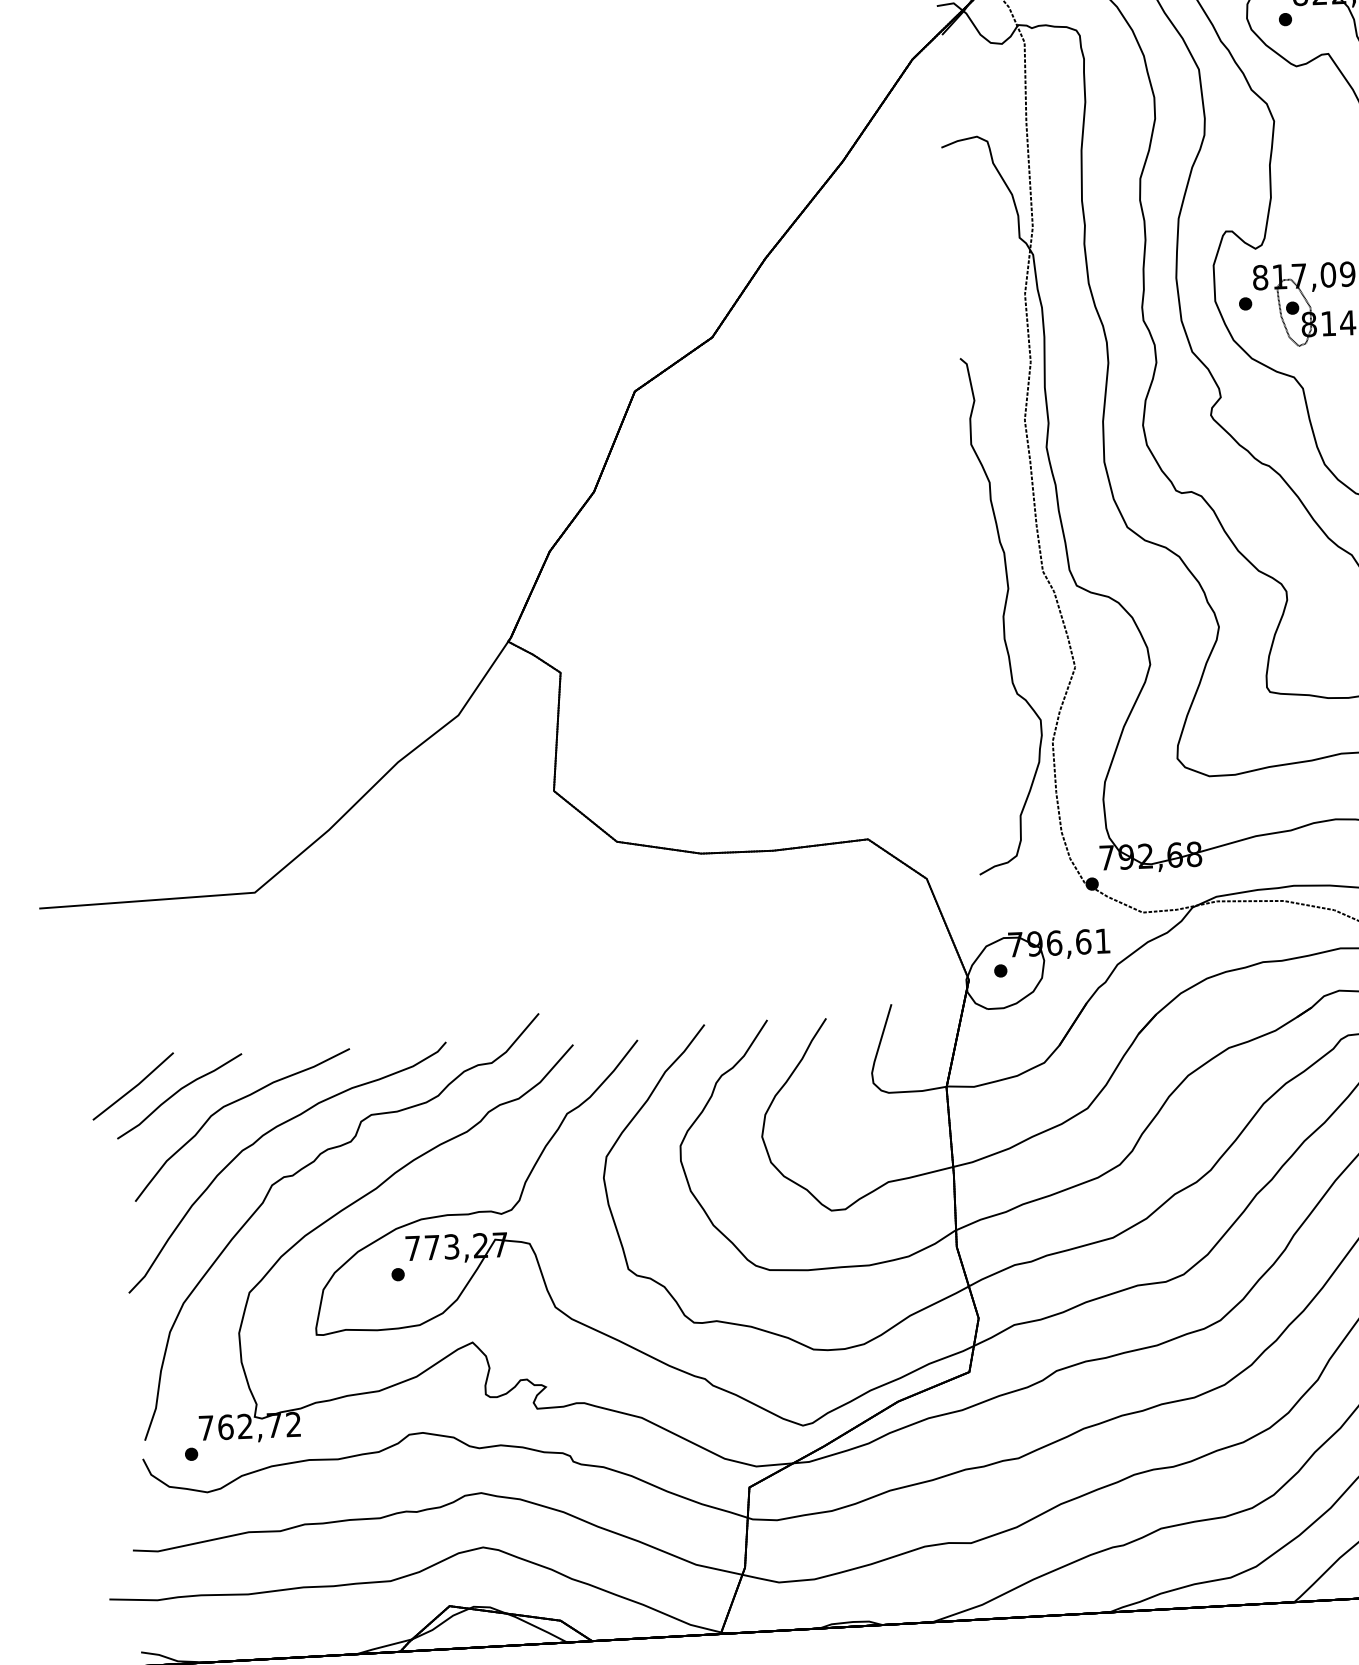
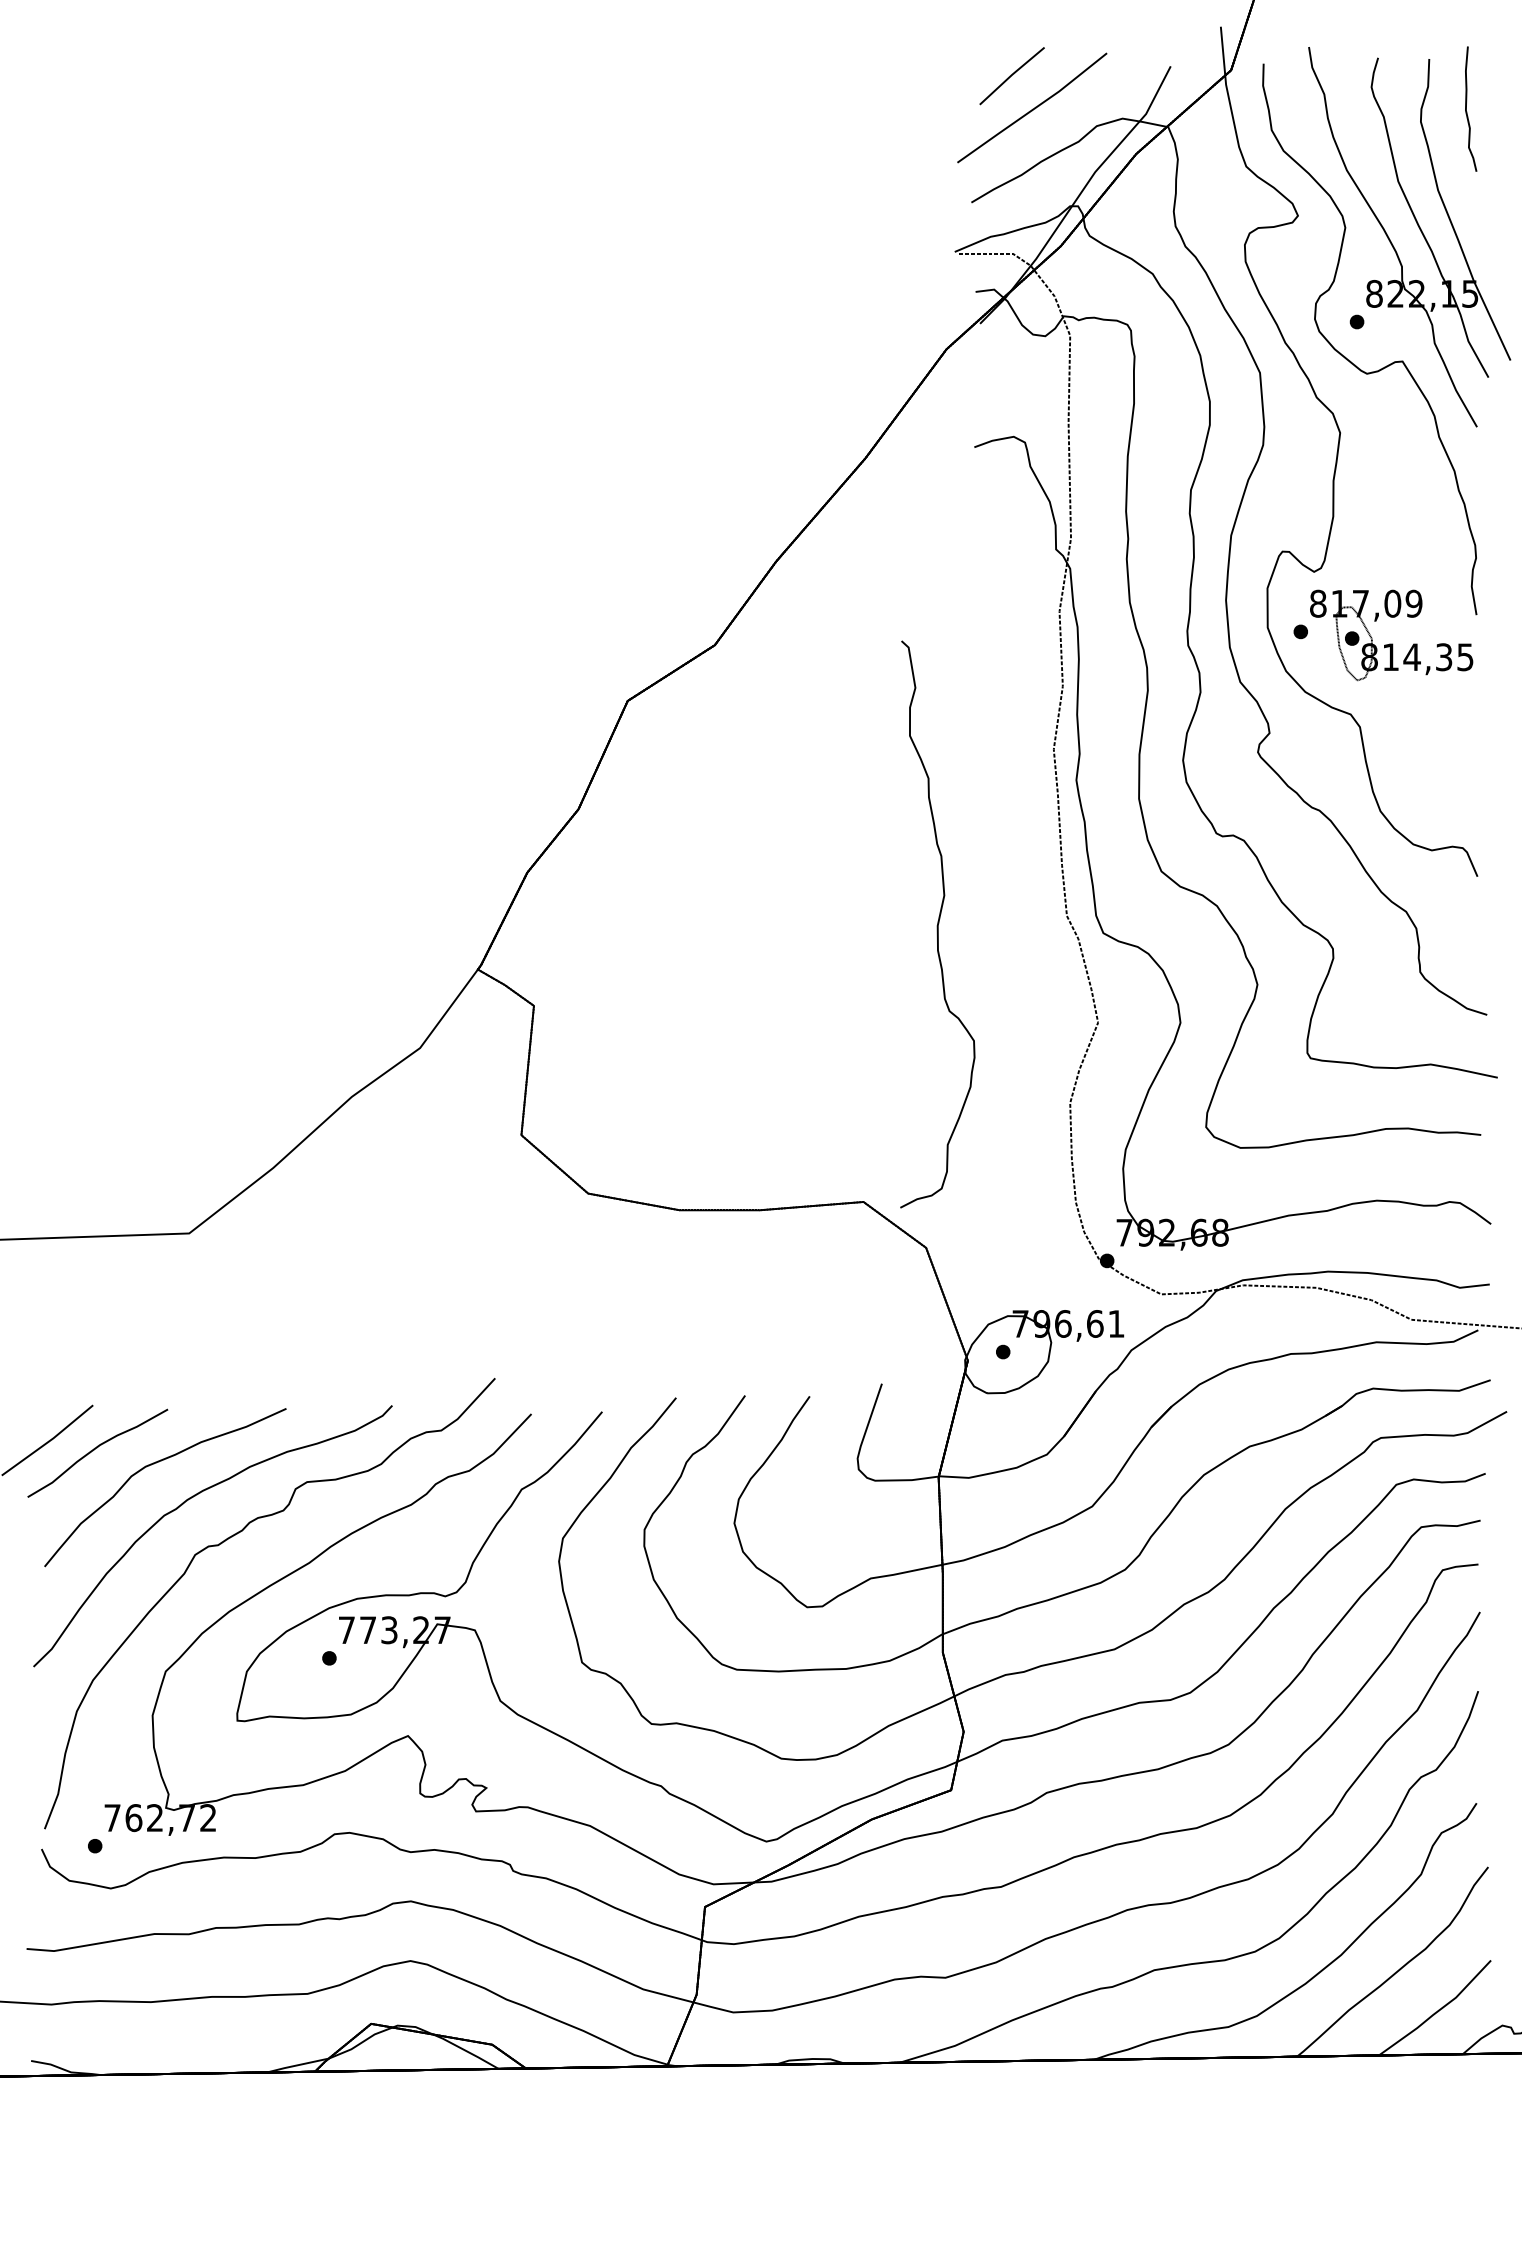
curve: (1003, 615) -> (937, 924), moved

